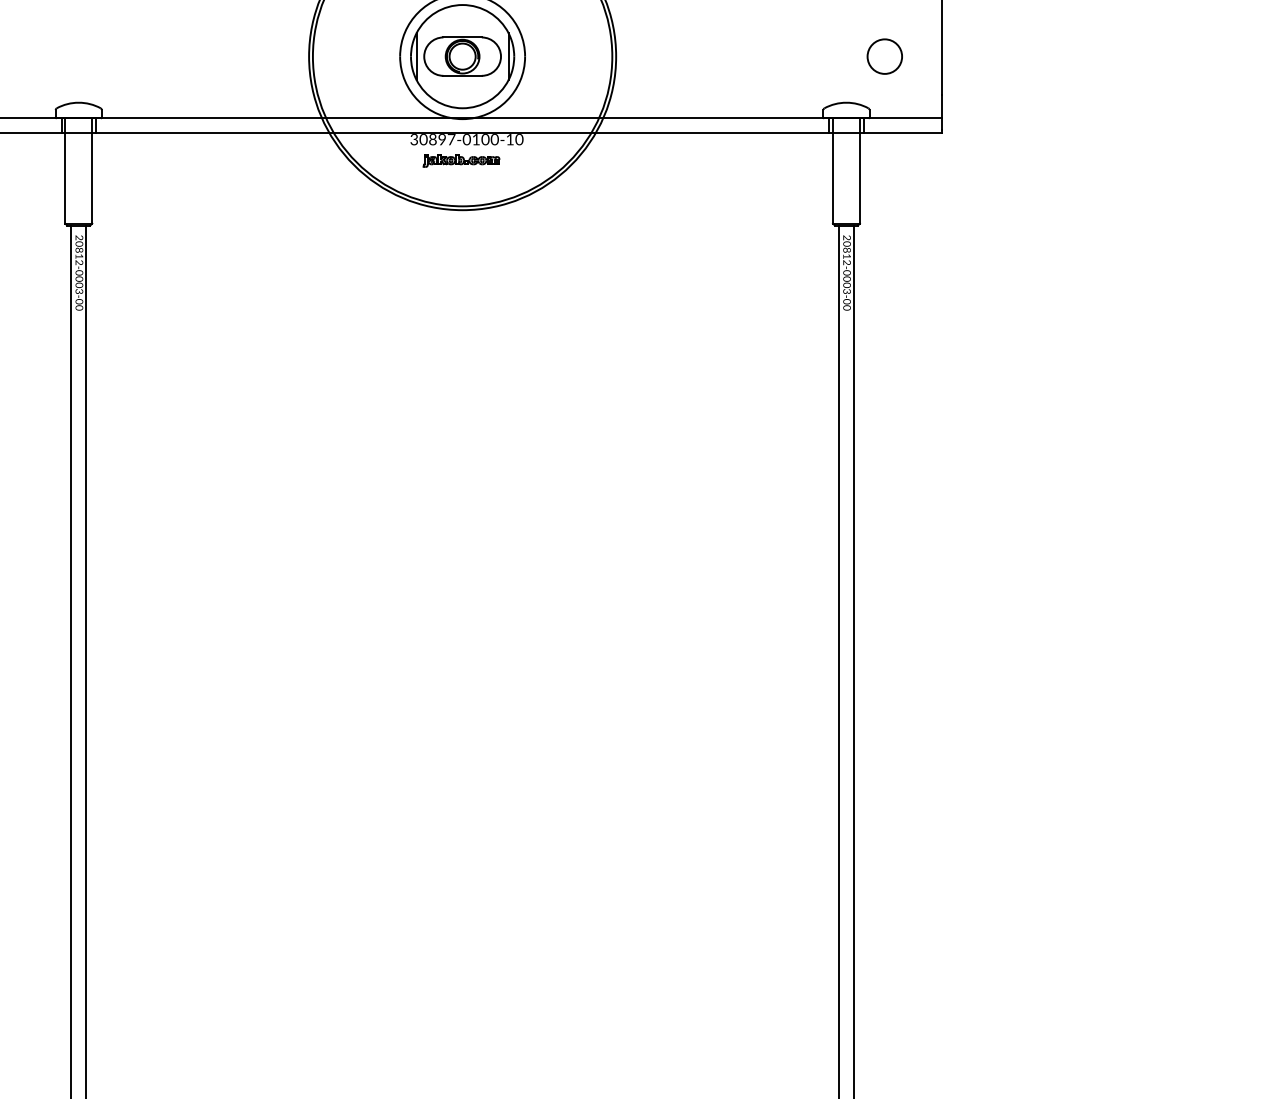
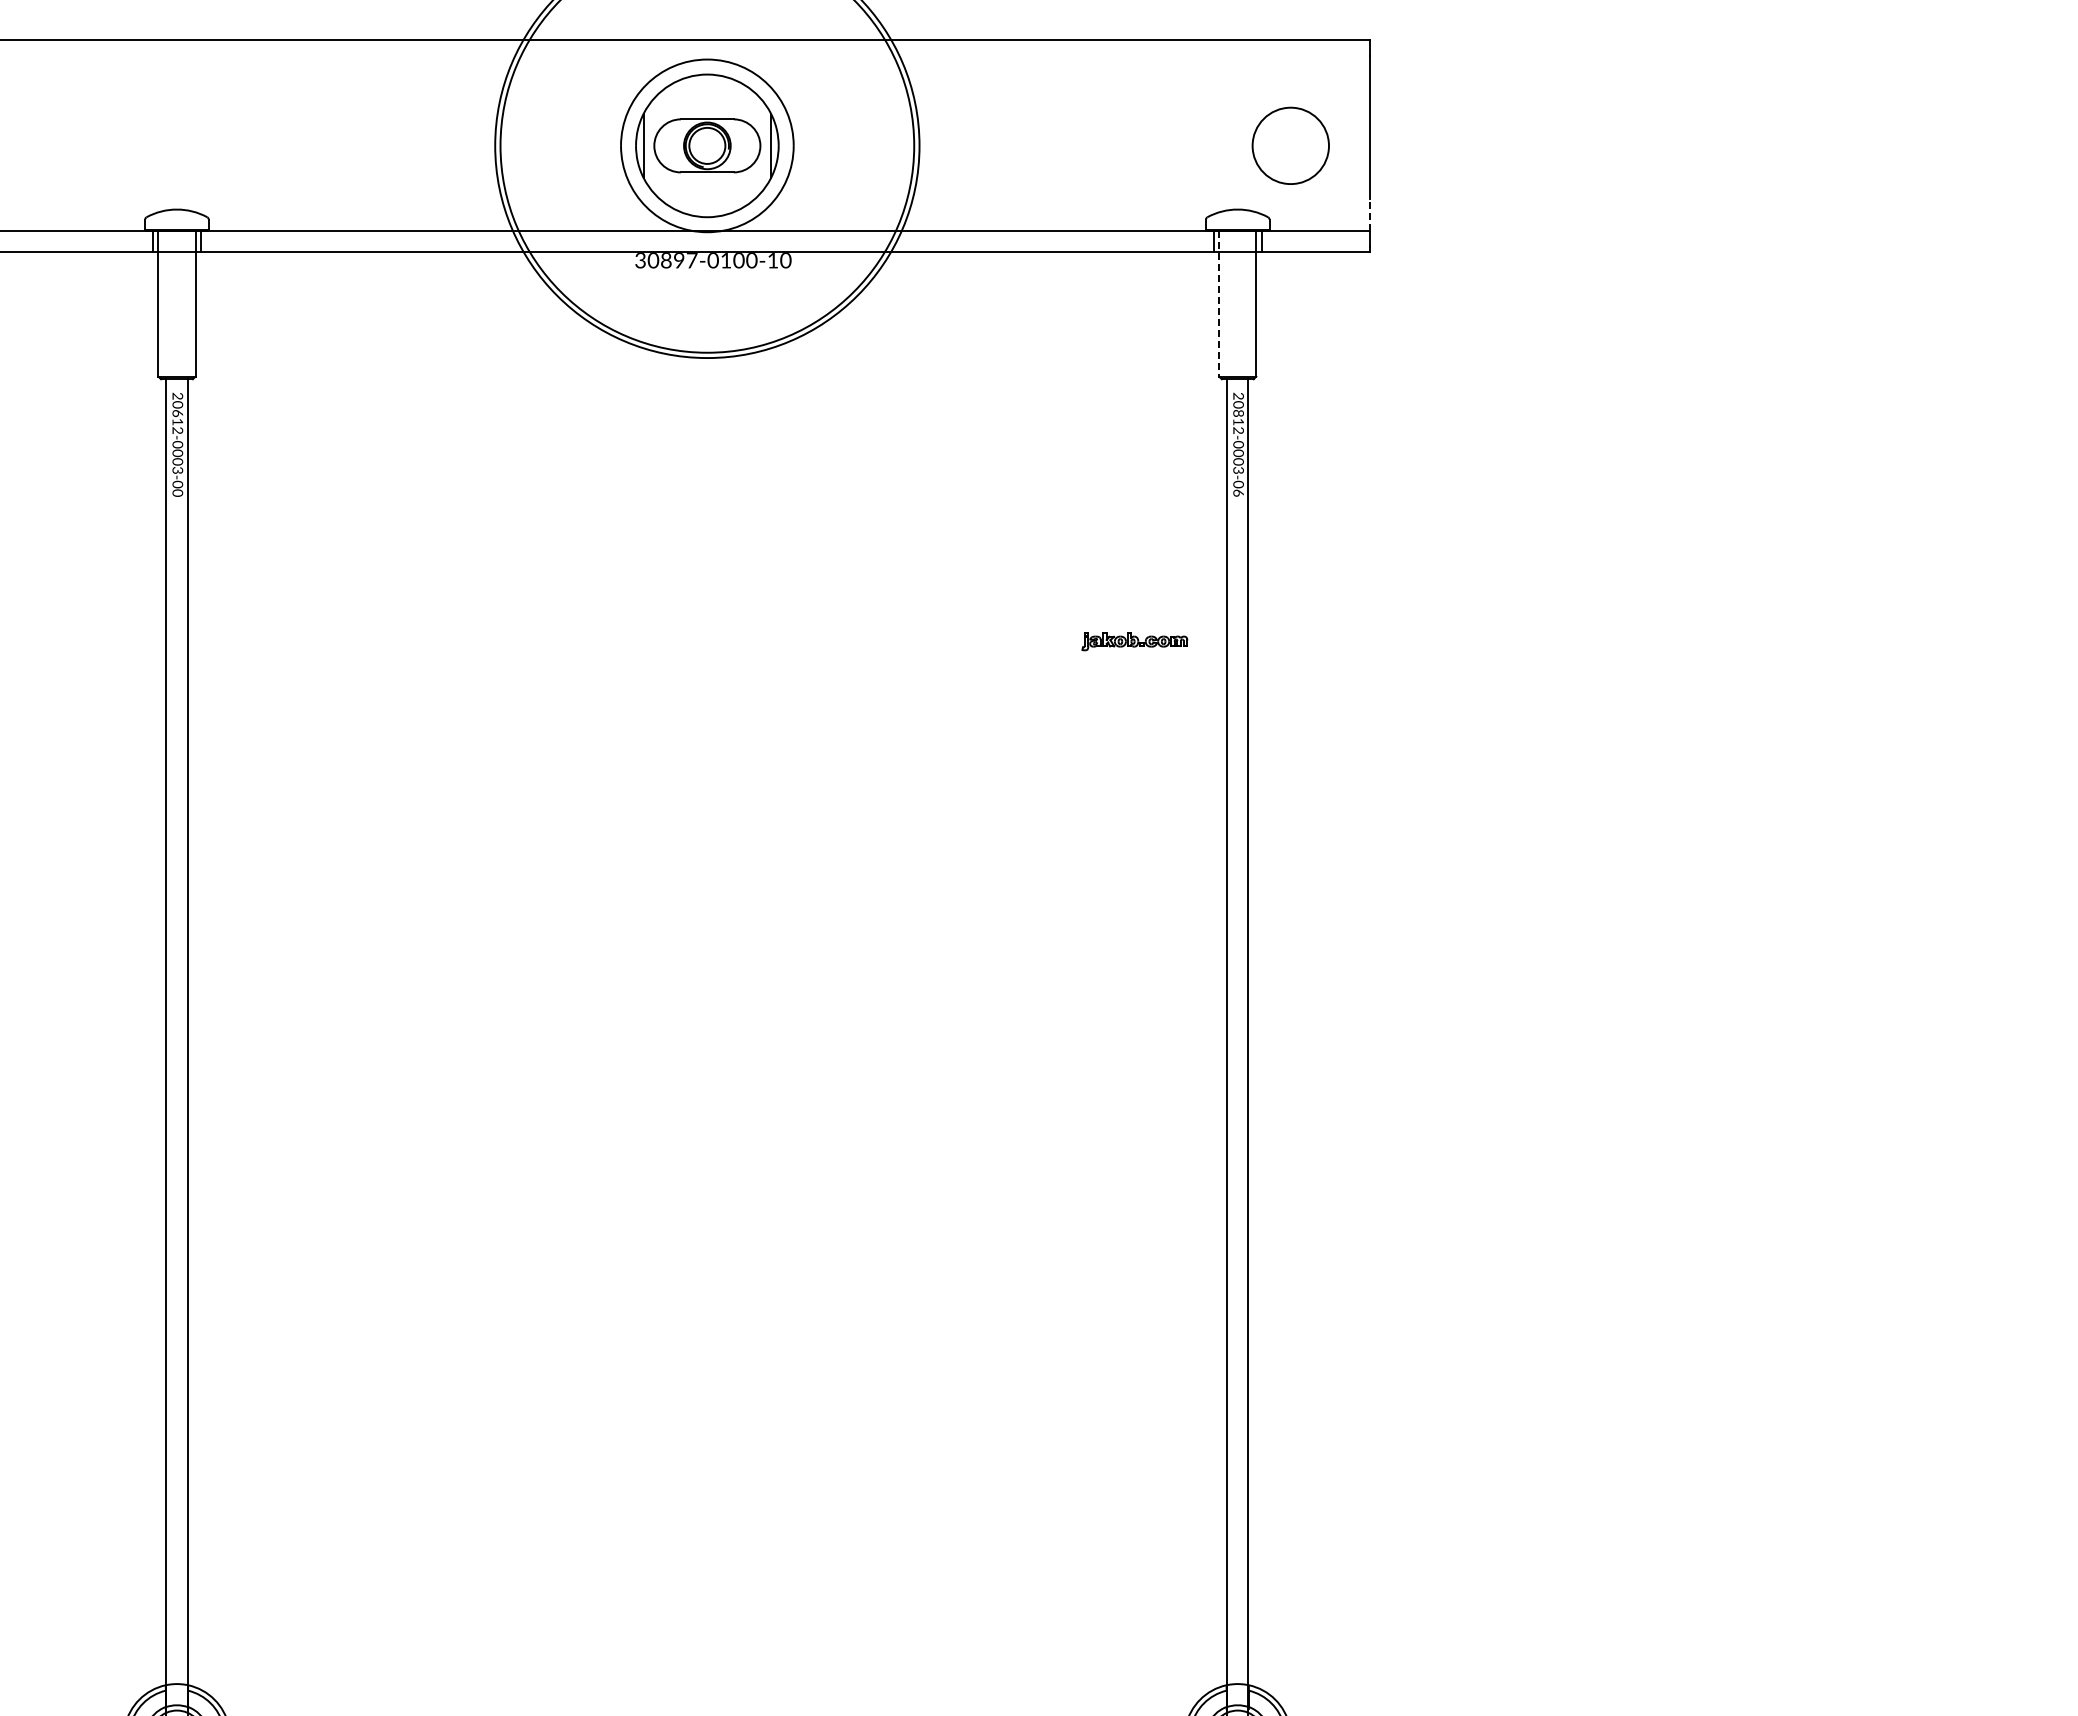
circle: (884, 56) -> (1290, 145), size x1.6
line: (942, 106) -> (1370, 214), solid -> dashed
part: (461, 160) -> (1134, 641), moved
line: (833, 170) -> (1219, 303), solid -> dashed
text: (79, 250) -> (178, 413), 20812-0003-00 -> 20612-0003-00
text: (847, 307) -> (1238, 492), 20812-0003-00 -> 20812-0003-06

